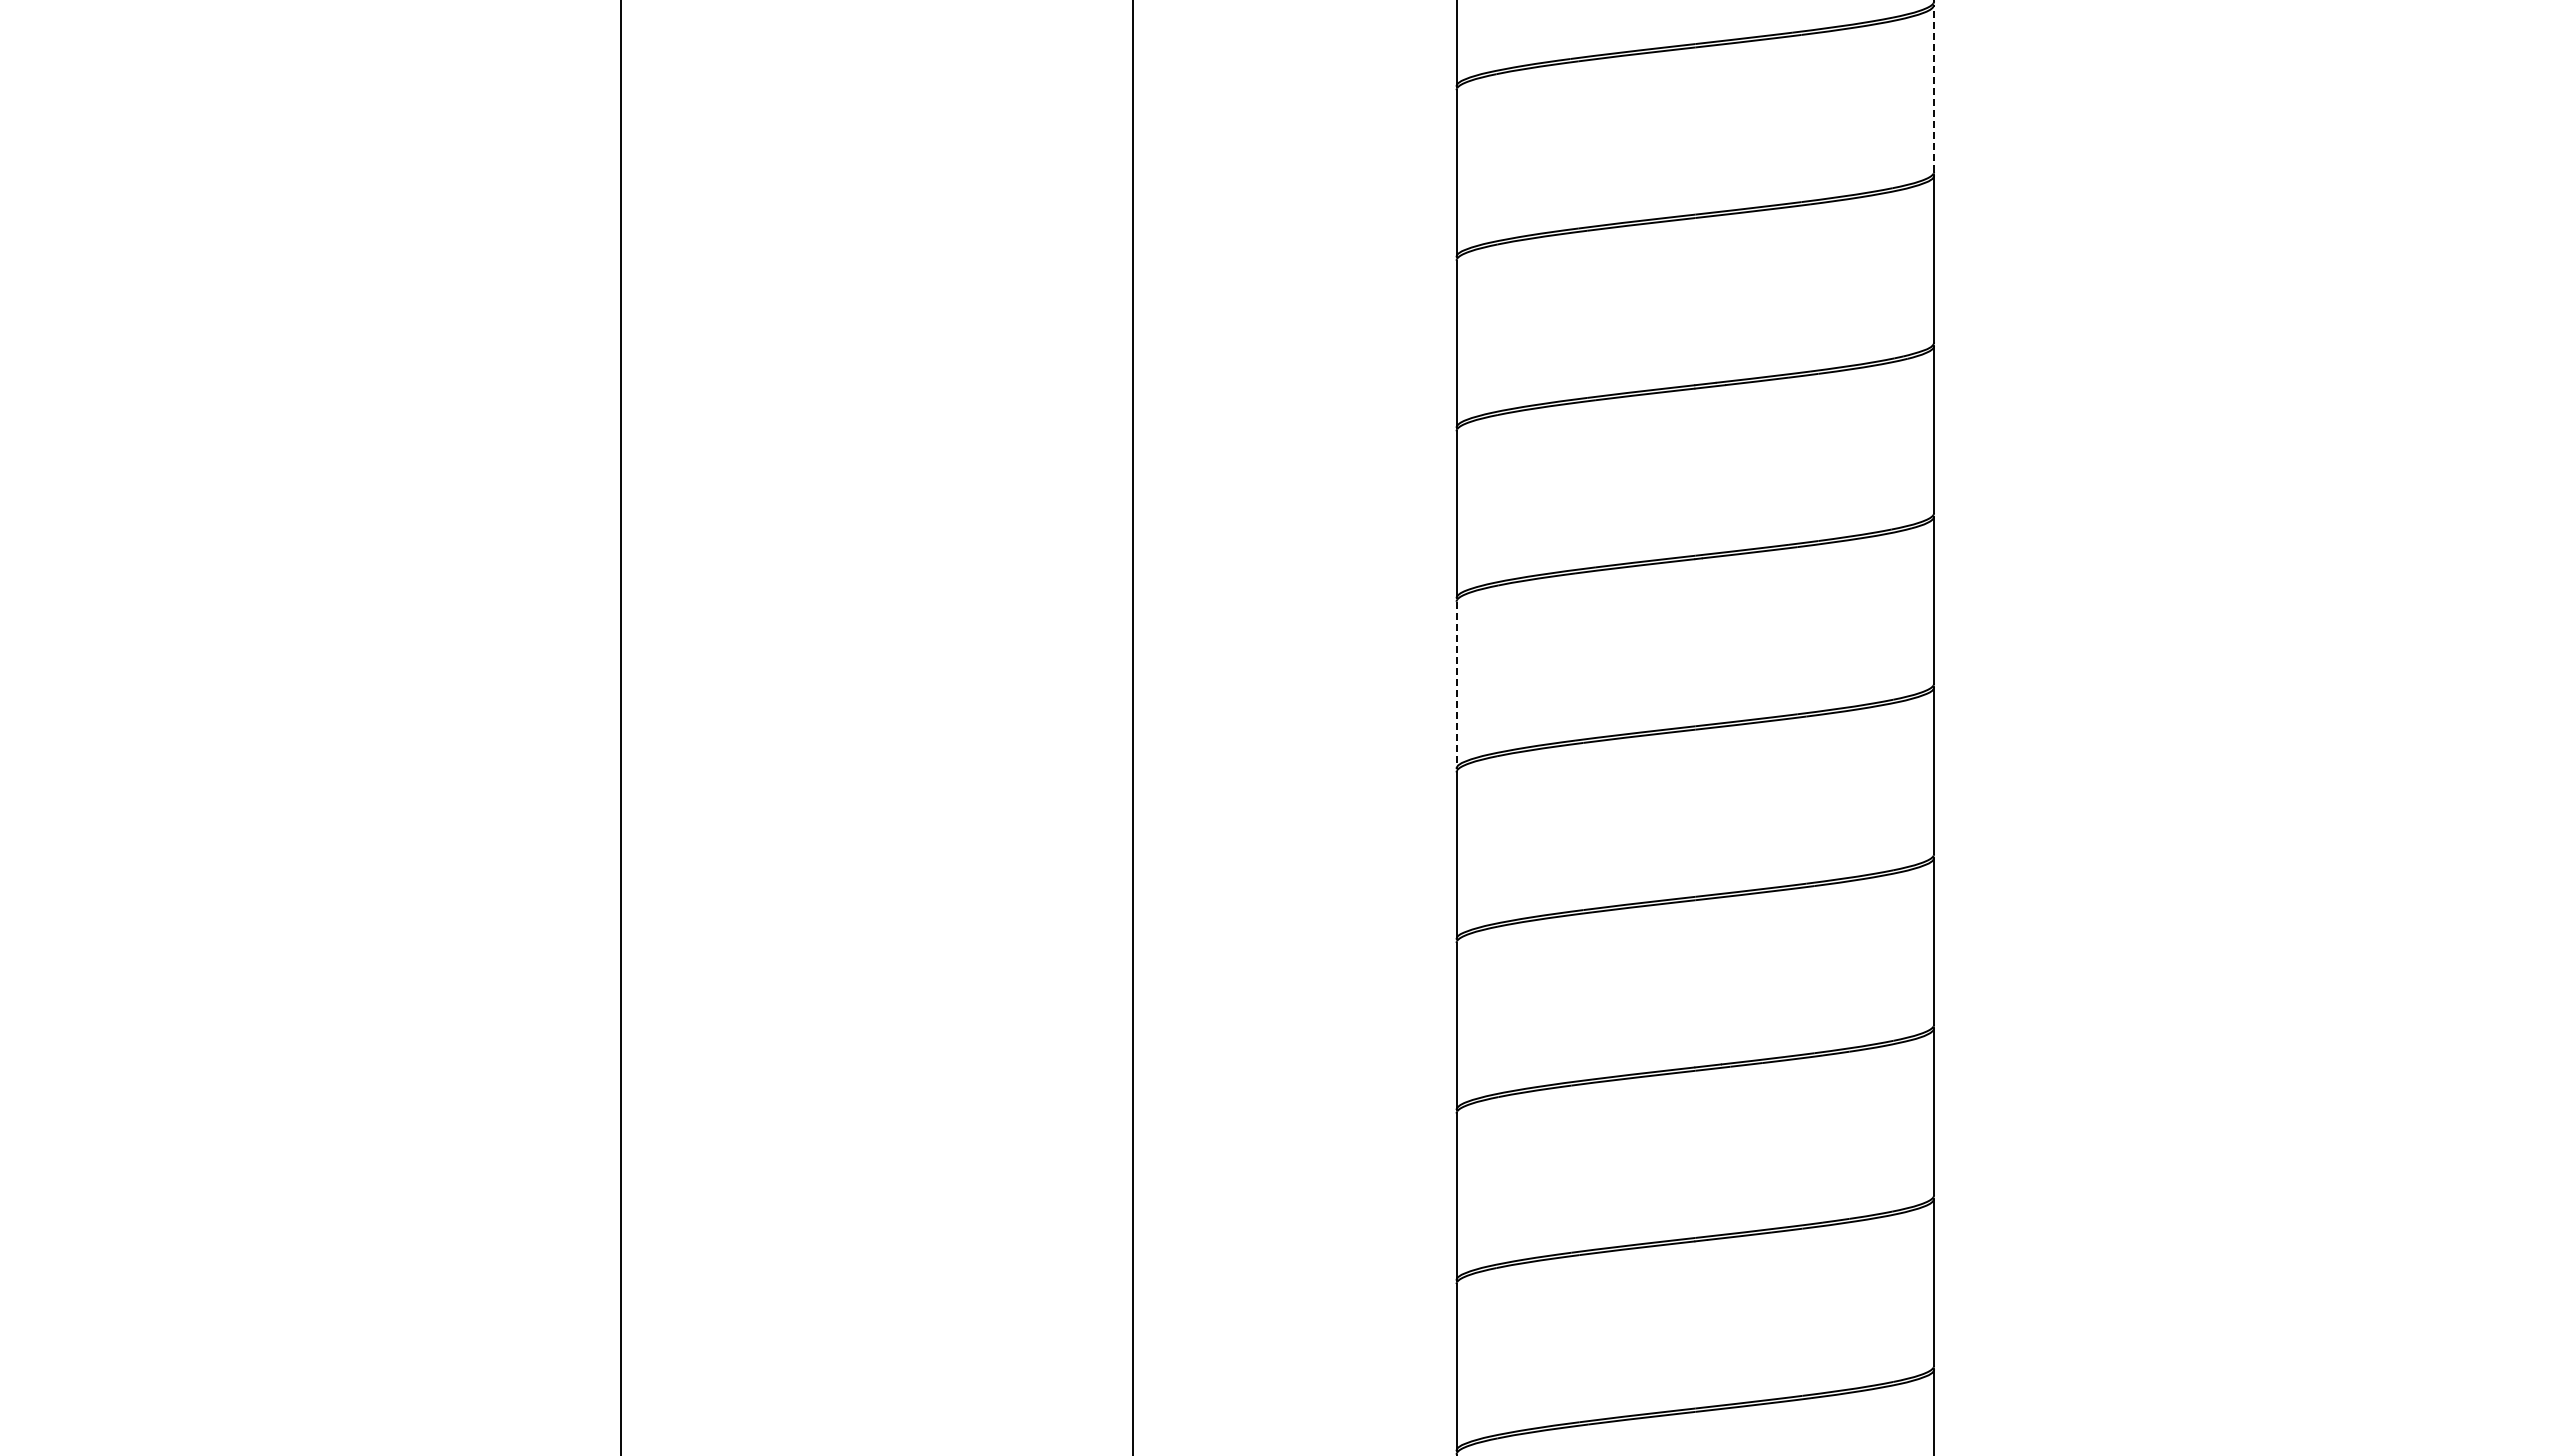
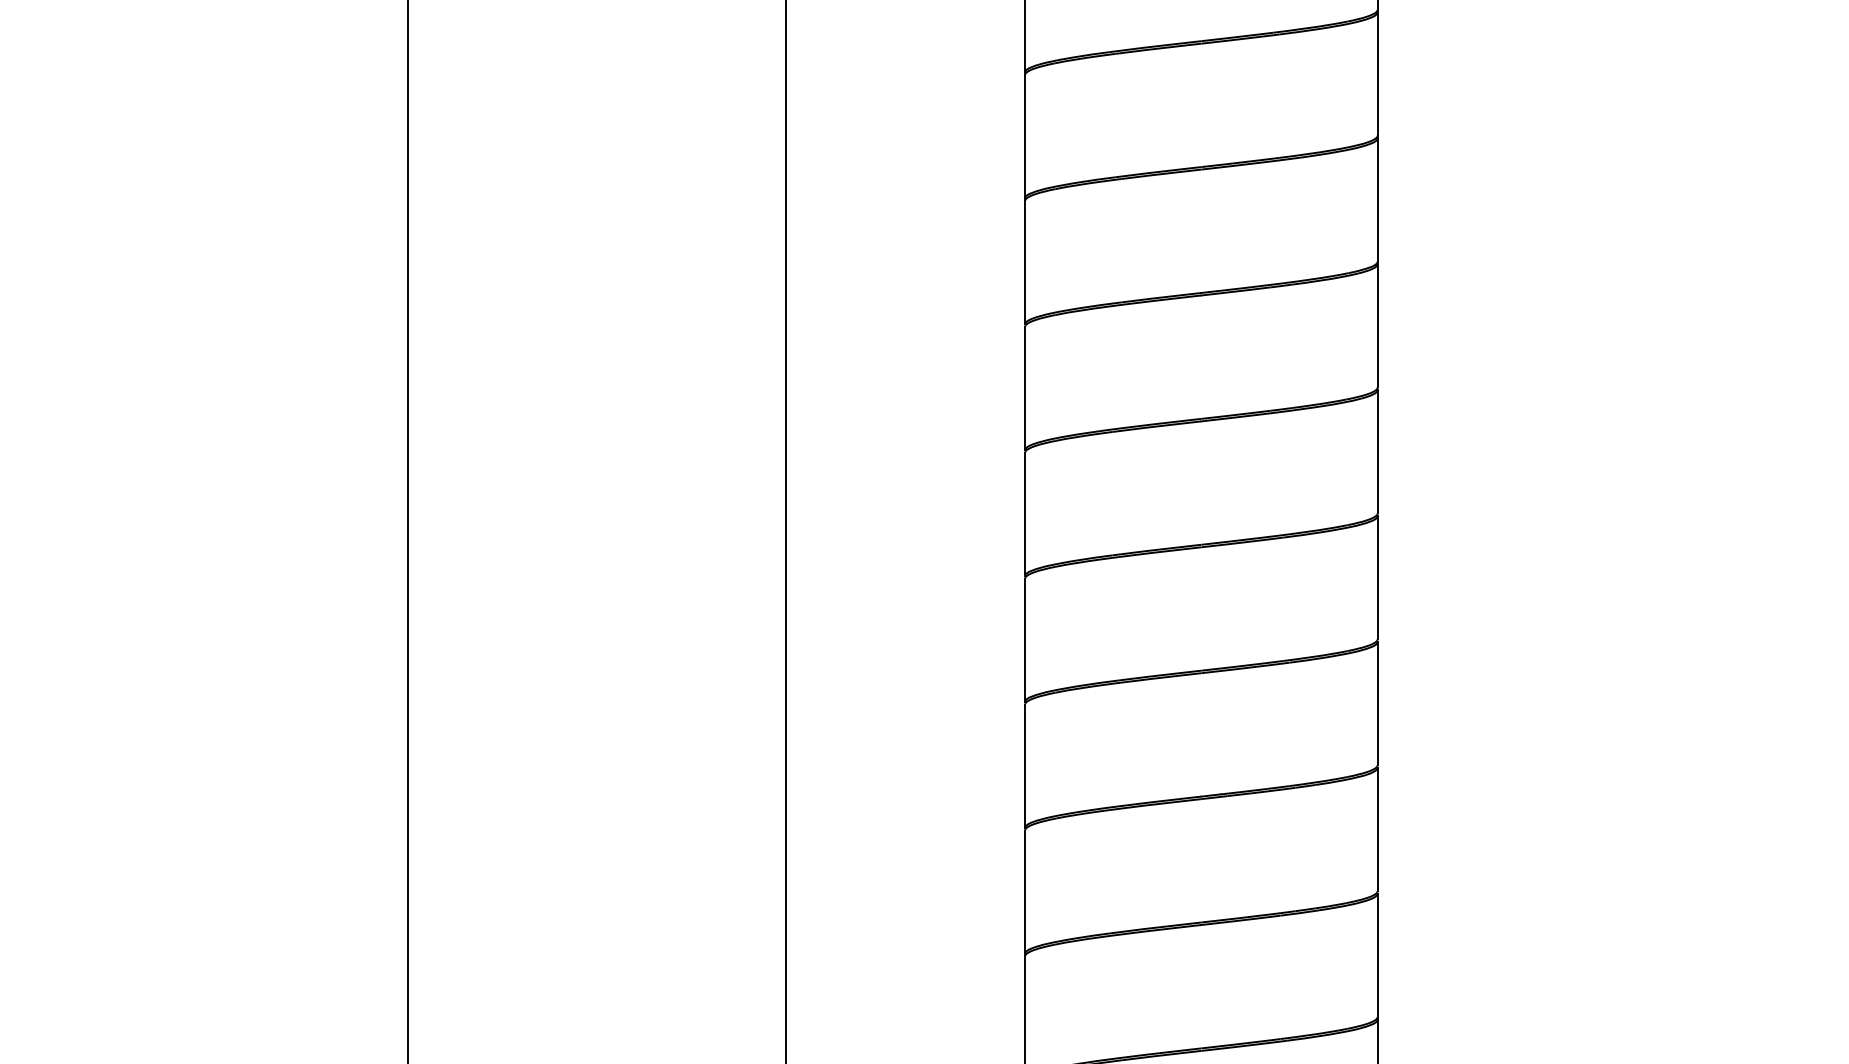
line: (1934, 88) -> (1377, 73), dashed -> solid
line: (1456, 685) -> (1025, 514), dashed -> solid

